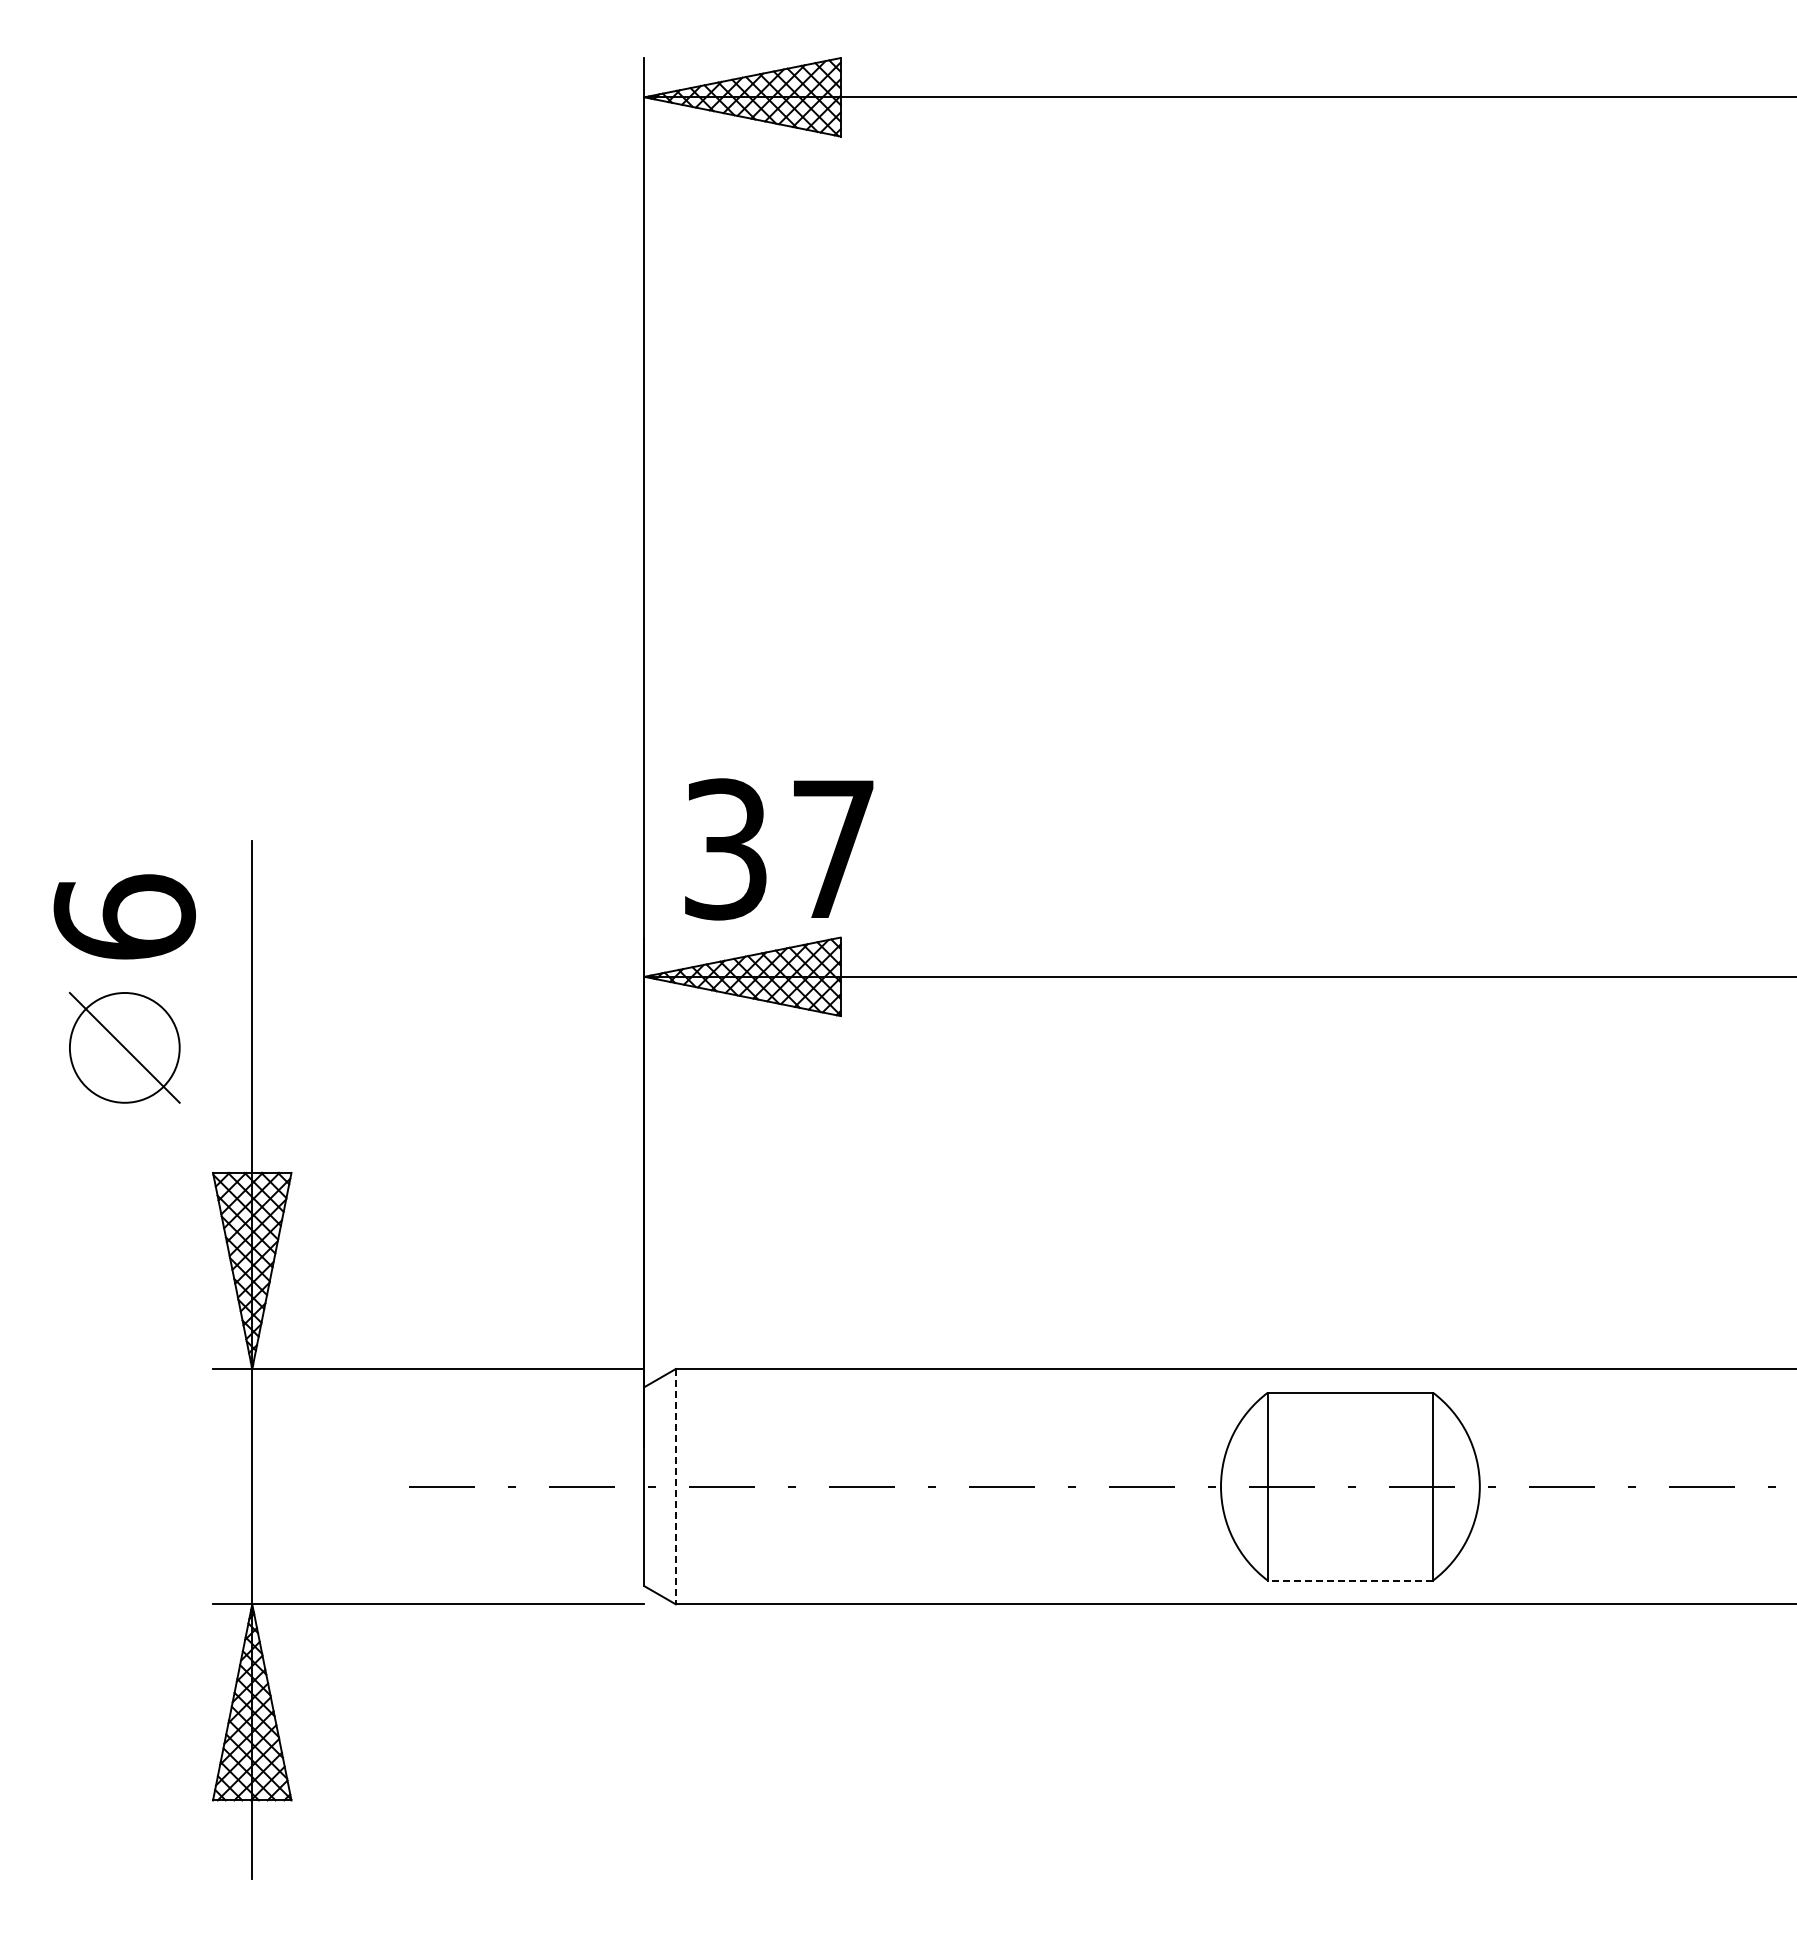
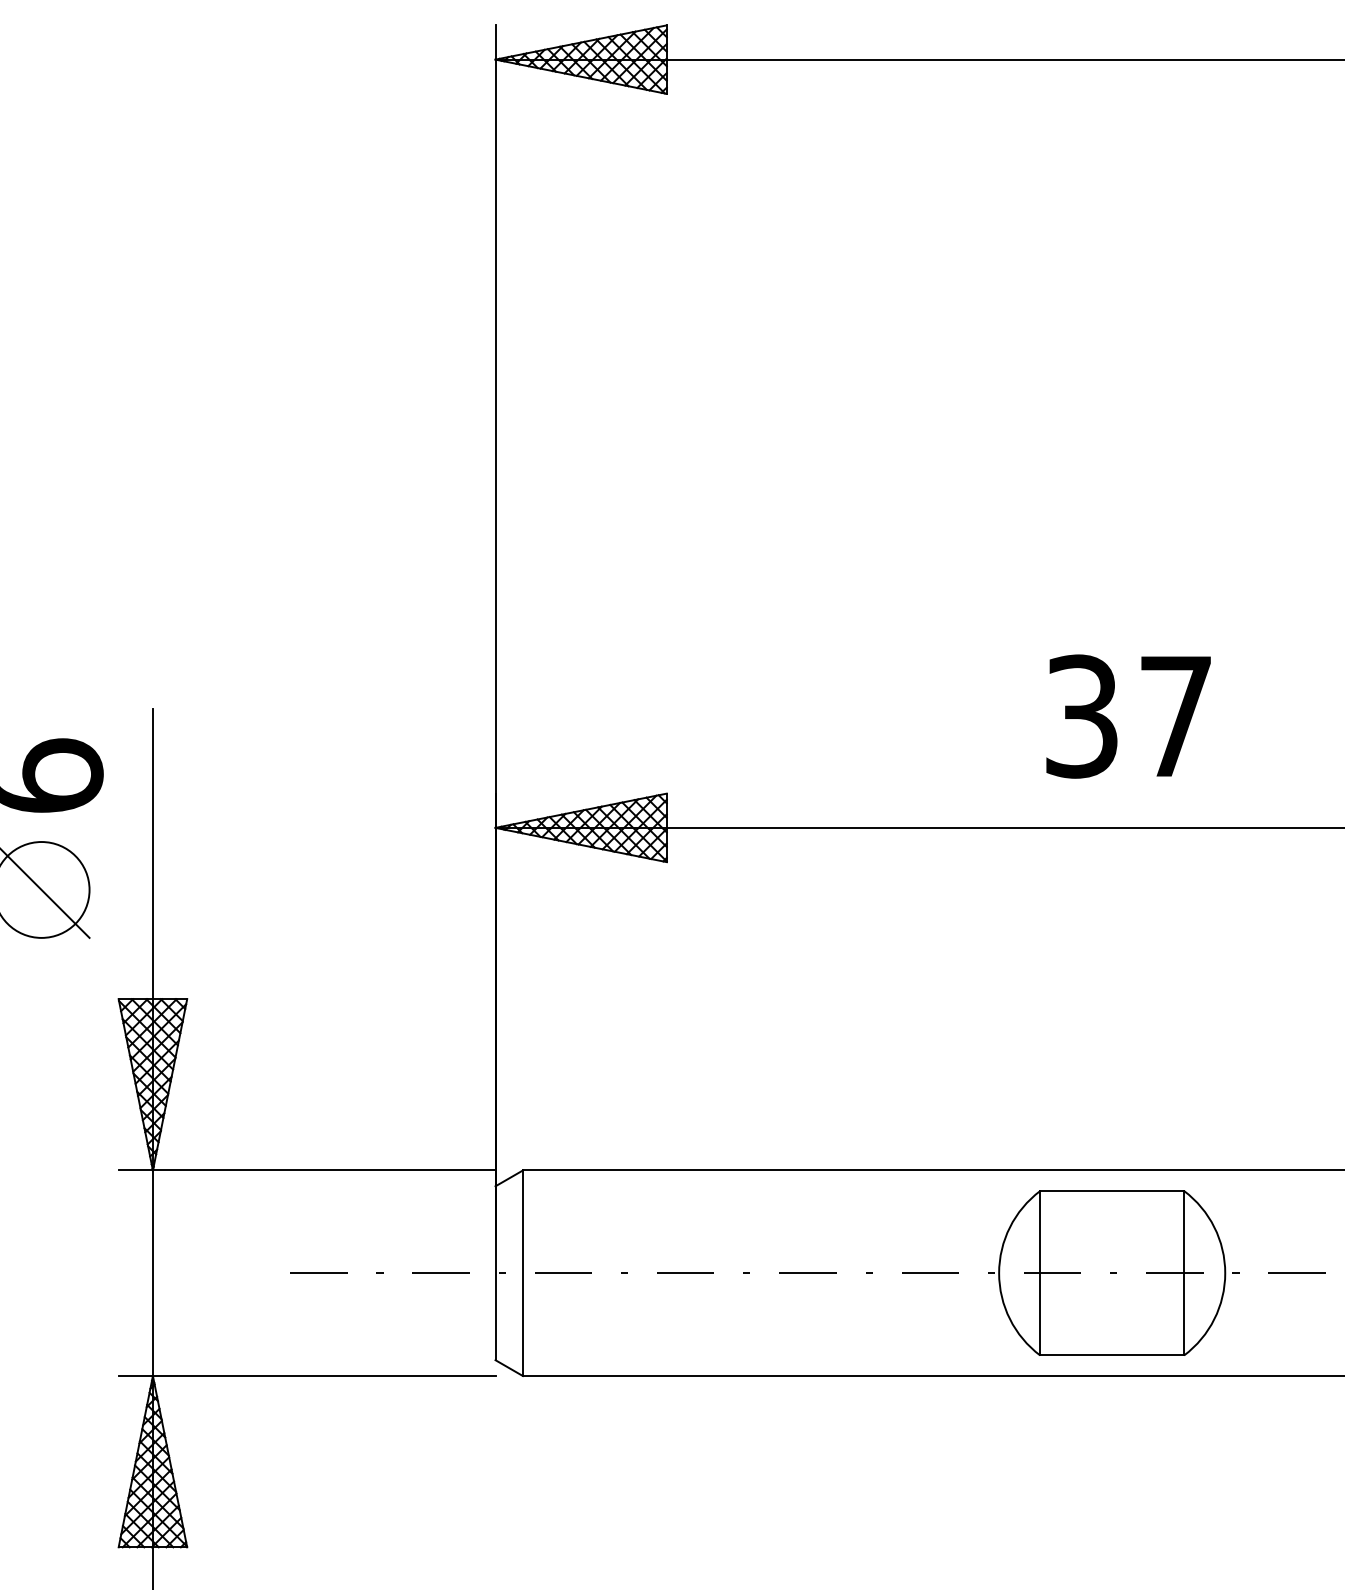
text: (779, 849) -> (1128, 716), moved
line: (675, 1486) -> (522, 1273), dashed -> solid
line: (1349, 1580) -> (1111, 1355), dashed -> solid

